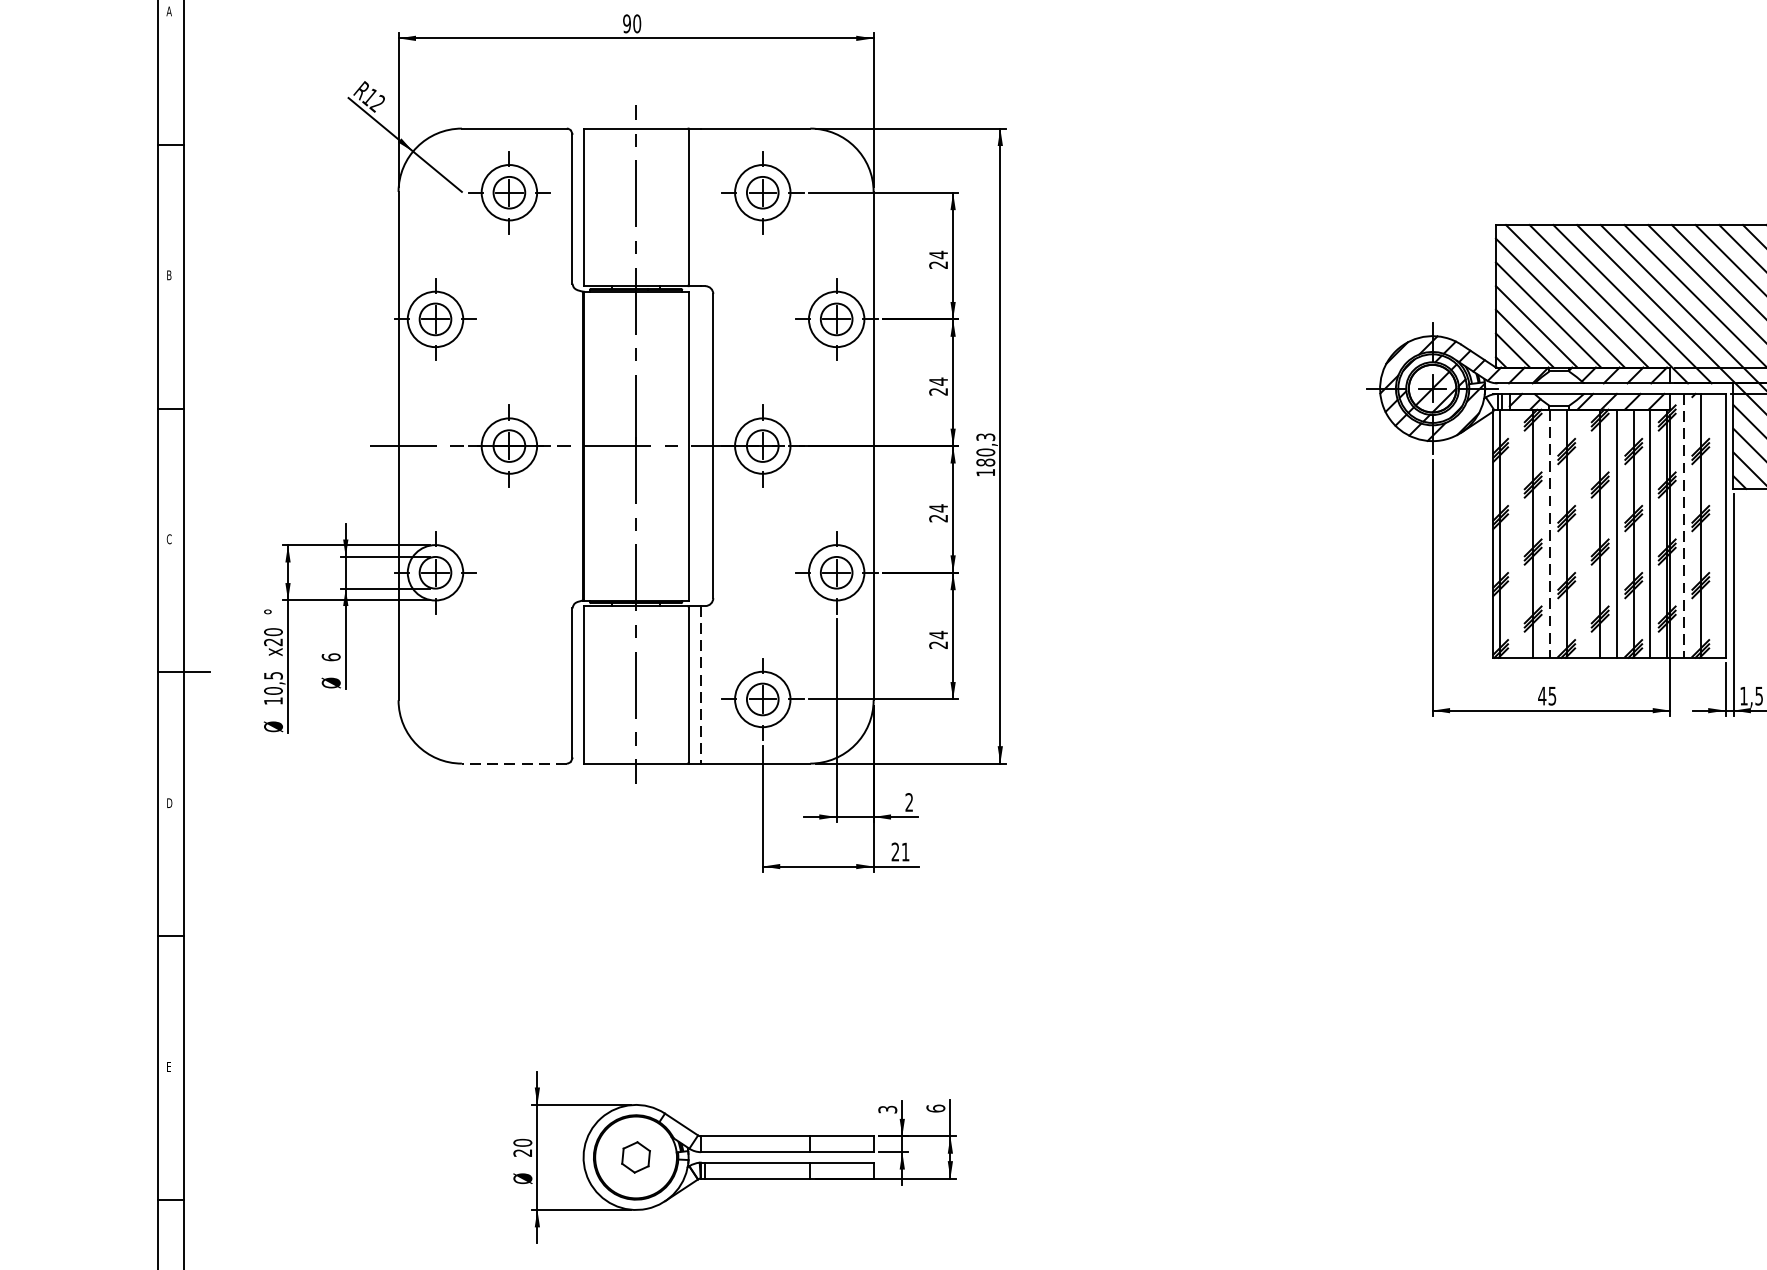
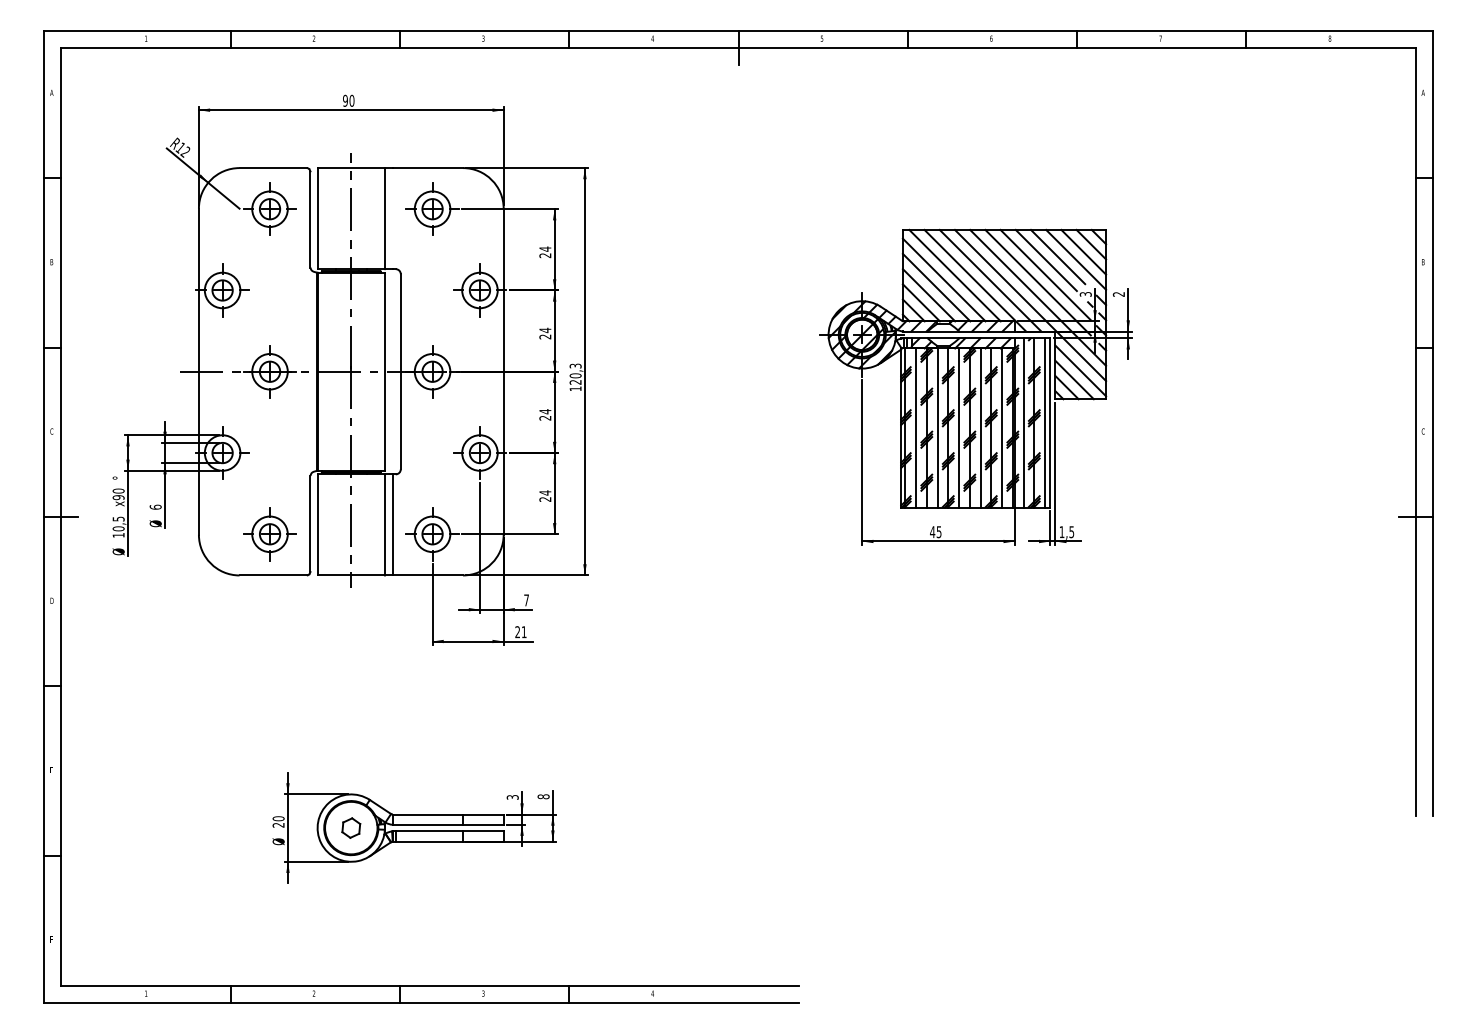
text: (985, 461) -> (575, 381), 180,3 -> 120,3
line: (1683, 525) -> (1023, 422), dashed -> solid
line: (1718, 525) -> (1045, 422), added
line: (1517, 532) -> (916, 427), added
line: (1584, 532) -> (959, 427), added
line: (1549, 534) -> (937, 428), dashed -> solid
text: (273, 642) -> (118, 497), x20 -> x90
line: (700, 684) -> (392, 524), dashed -> solid
part: (508, 699) -> (269, 534), added
line: (514, 763) -> (273, 575), dashed -> solid
text: (909, 802) -> (526, 600), 2 -> 7
text: (935, 1108) -> (543, 796), 6 -> 8

